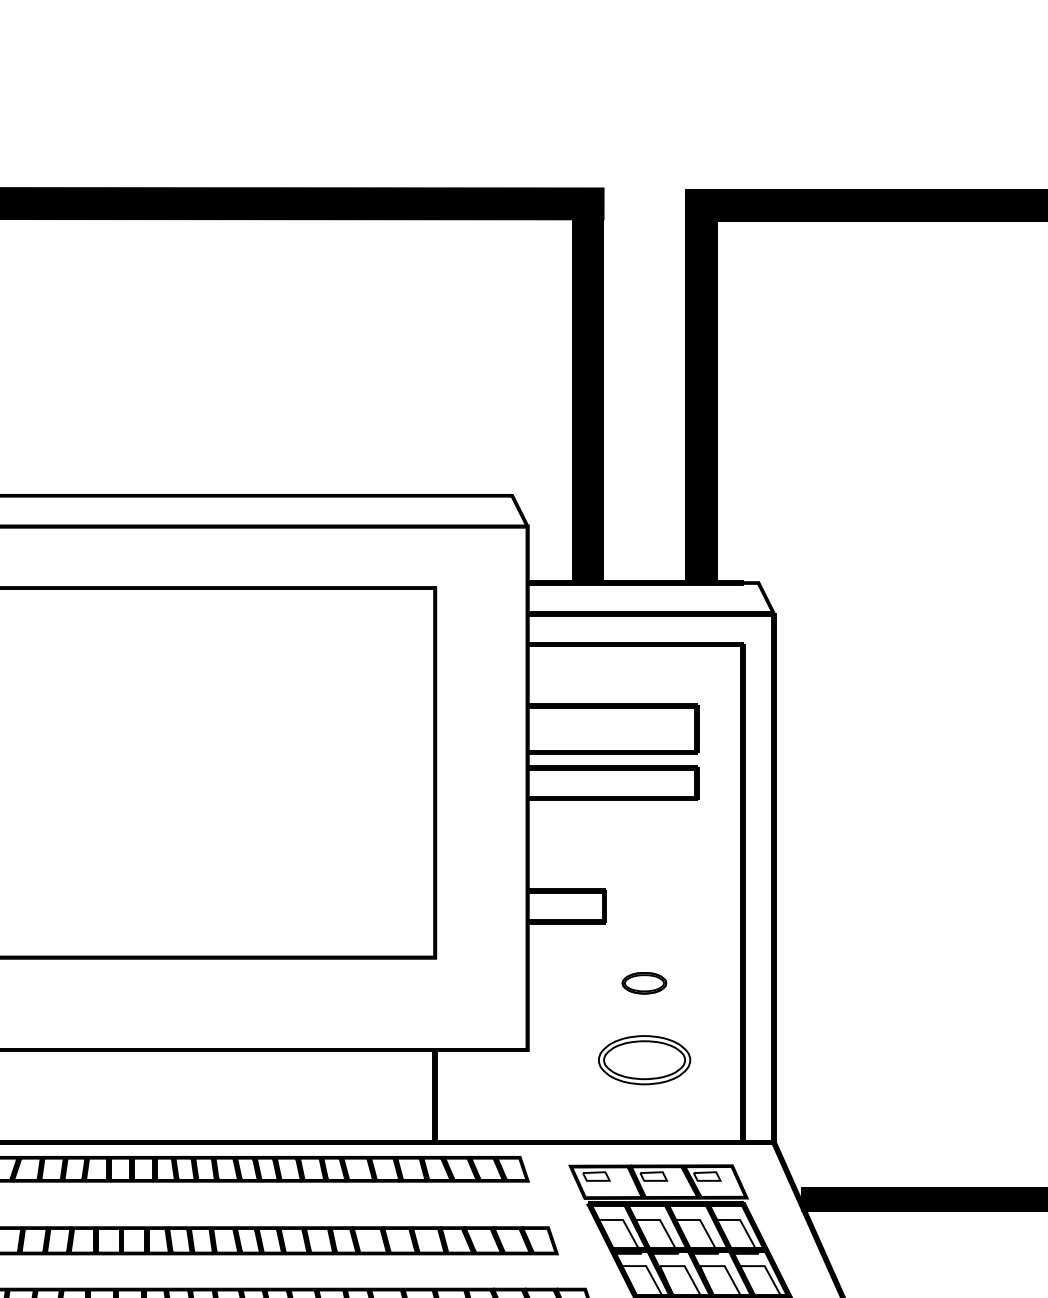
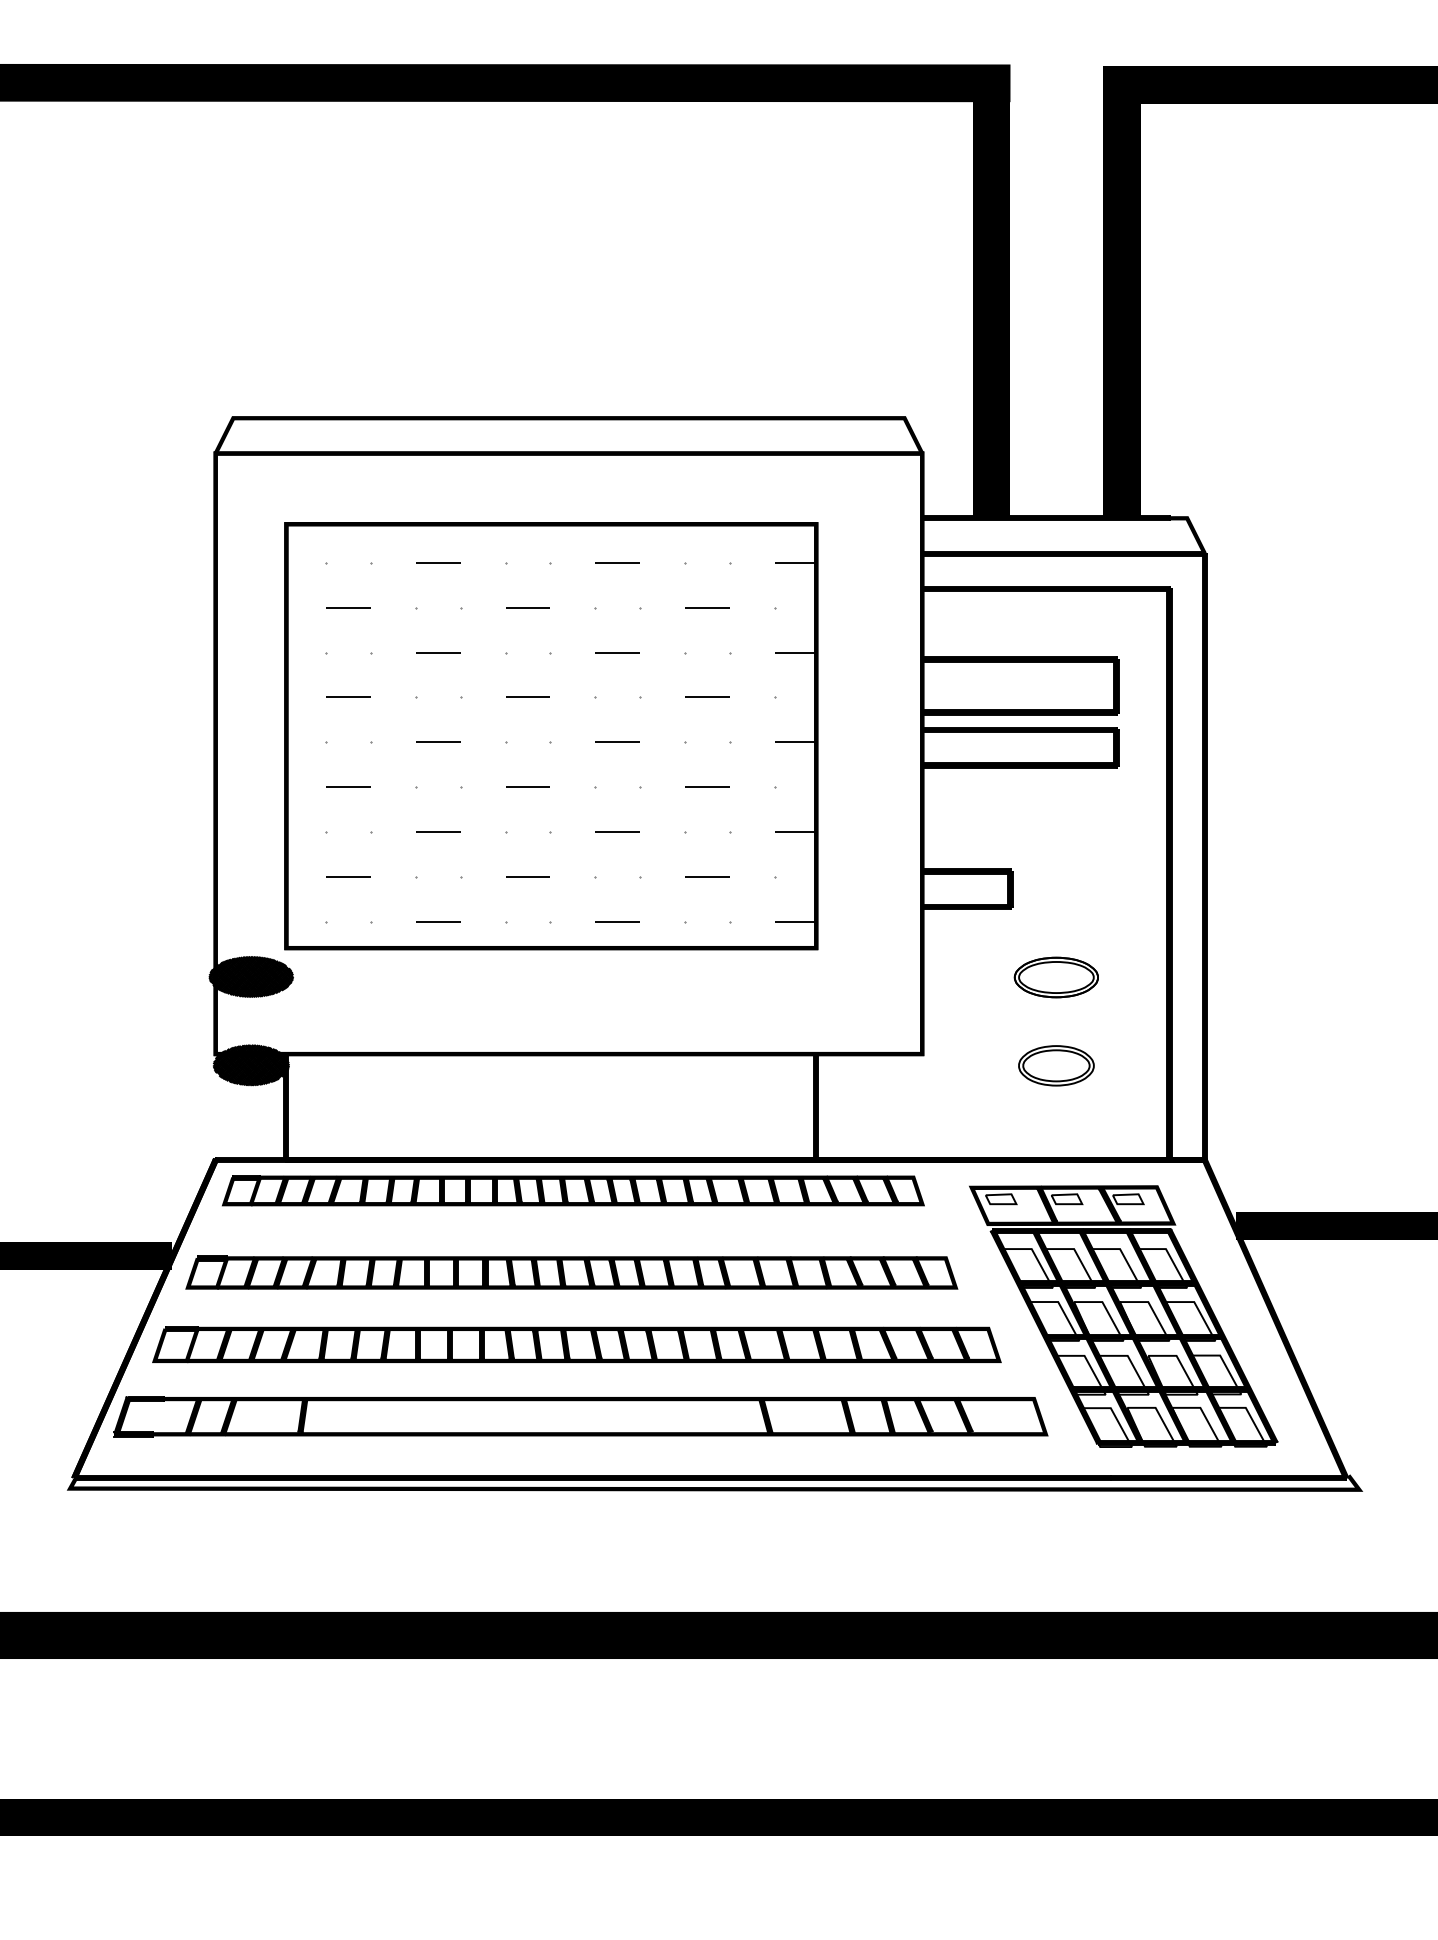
hatch: (221, 777) -> (571, 741), added
part: (643, 983) -> (1055, 977), size x1.67
part: (644, 1059) -> (1056, 1065), size x0.71

